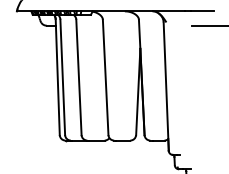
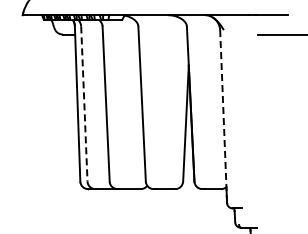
line: (62, 77) -> (84, 104), solid -> dashed
line: (166, 86) -> (223, 116), solid -> dashed

